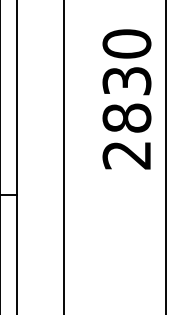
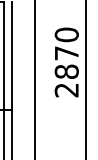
text: (126, 81) -> (66, 53), 2830 -> 2870

